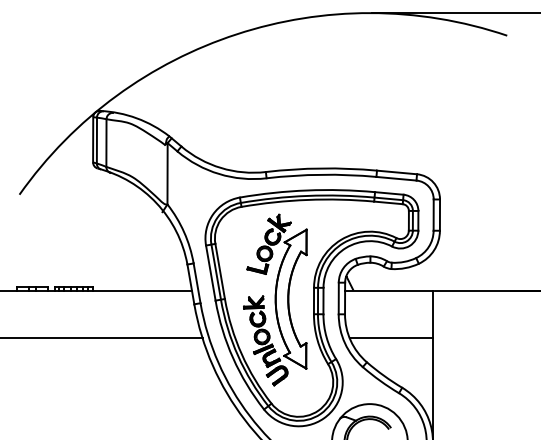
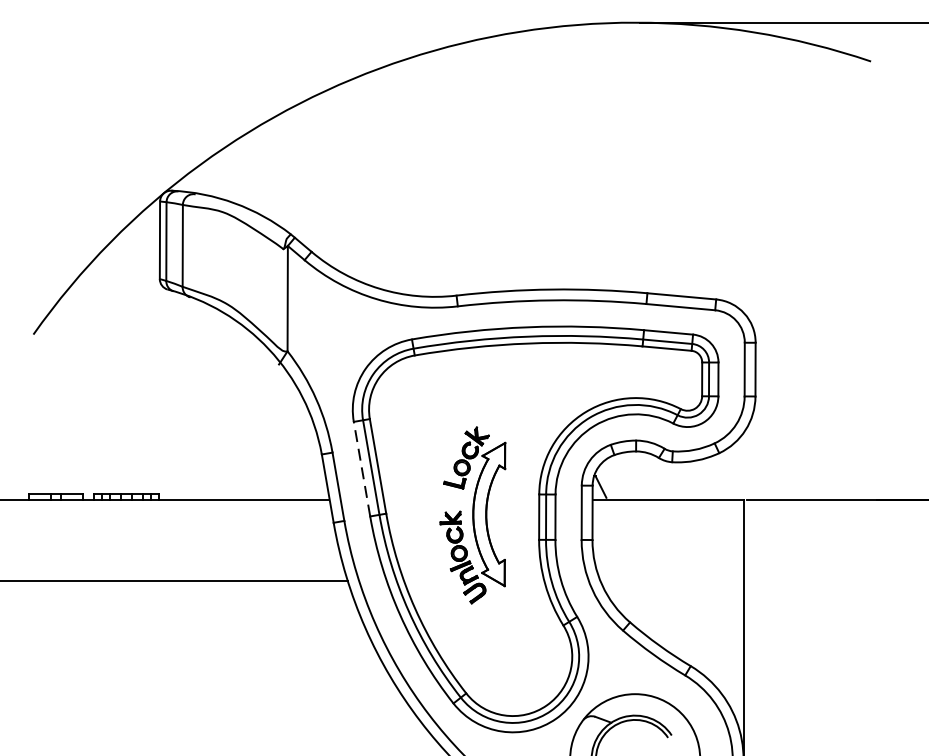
line: (210, 273) -> (361, 469), solid -> dashed
part: (275, 299) -> (473, 514), size x0.6
line: (391, 337) -> (672, 579), removed

